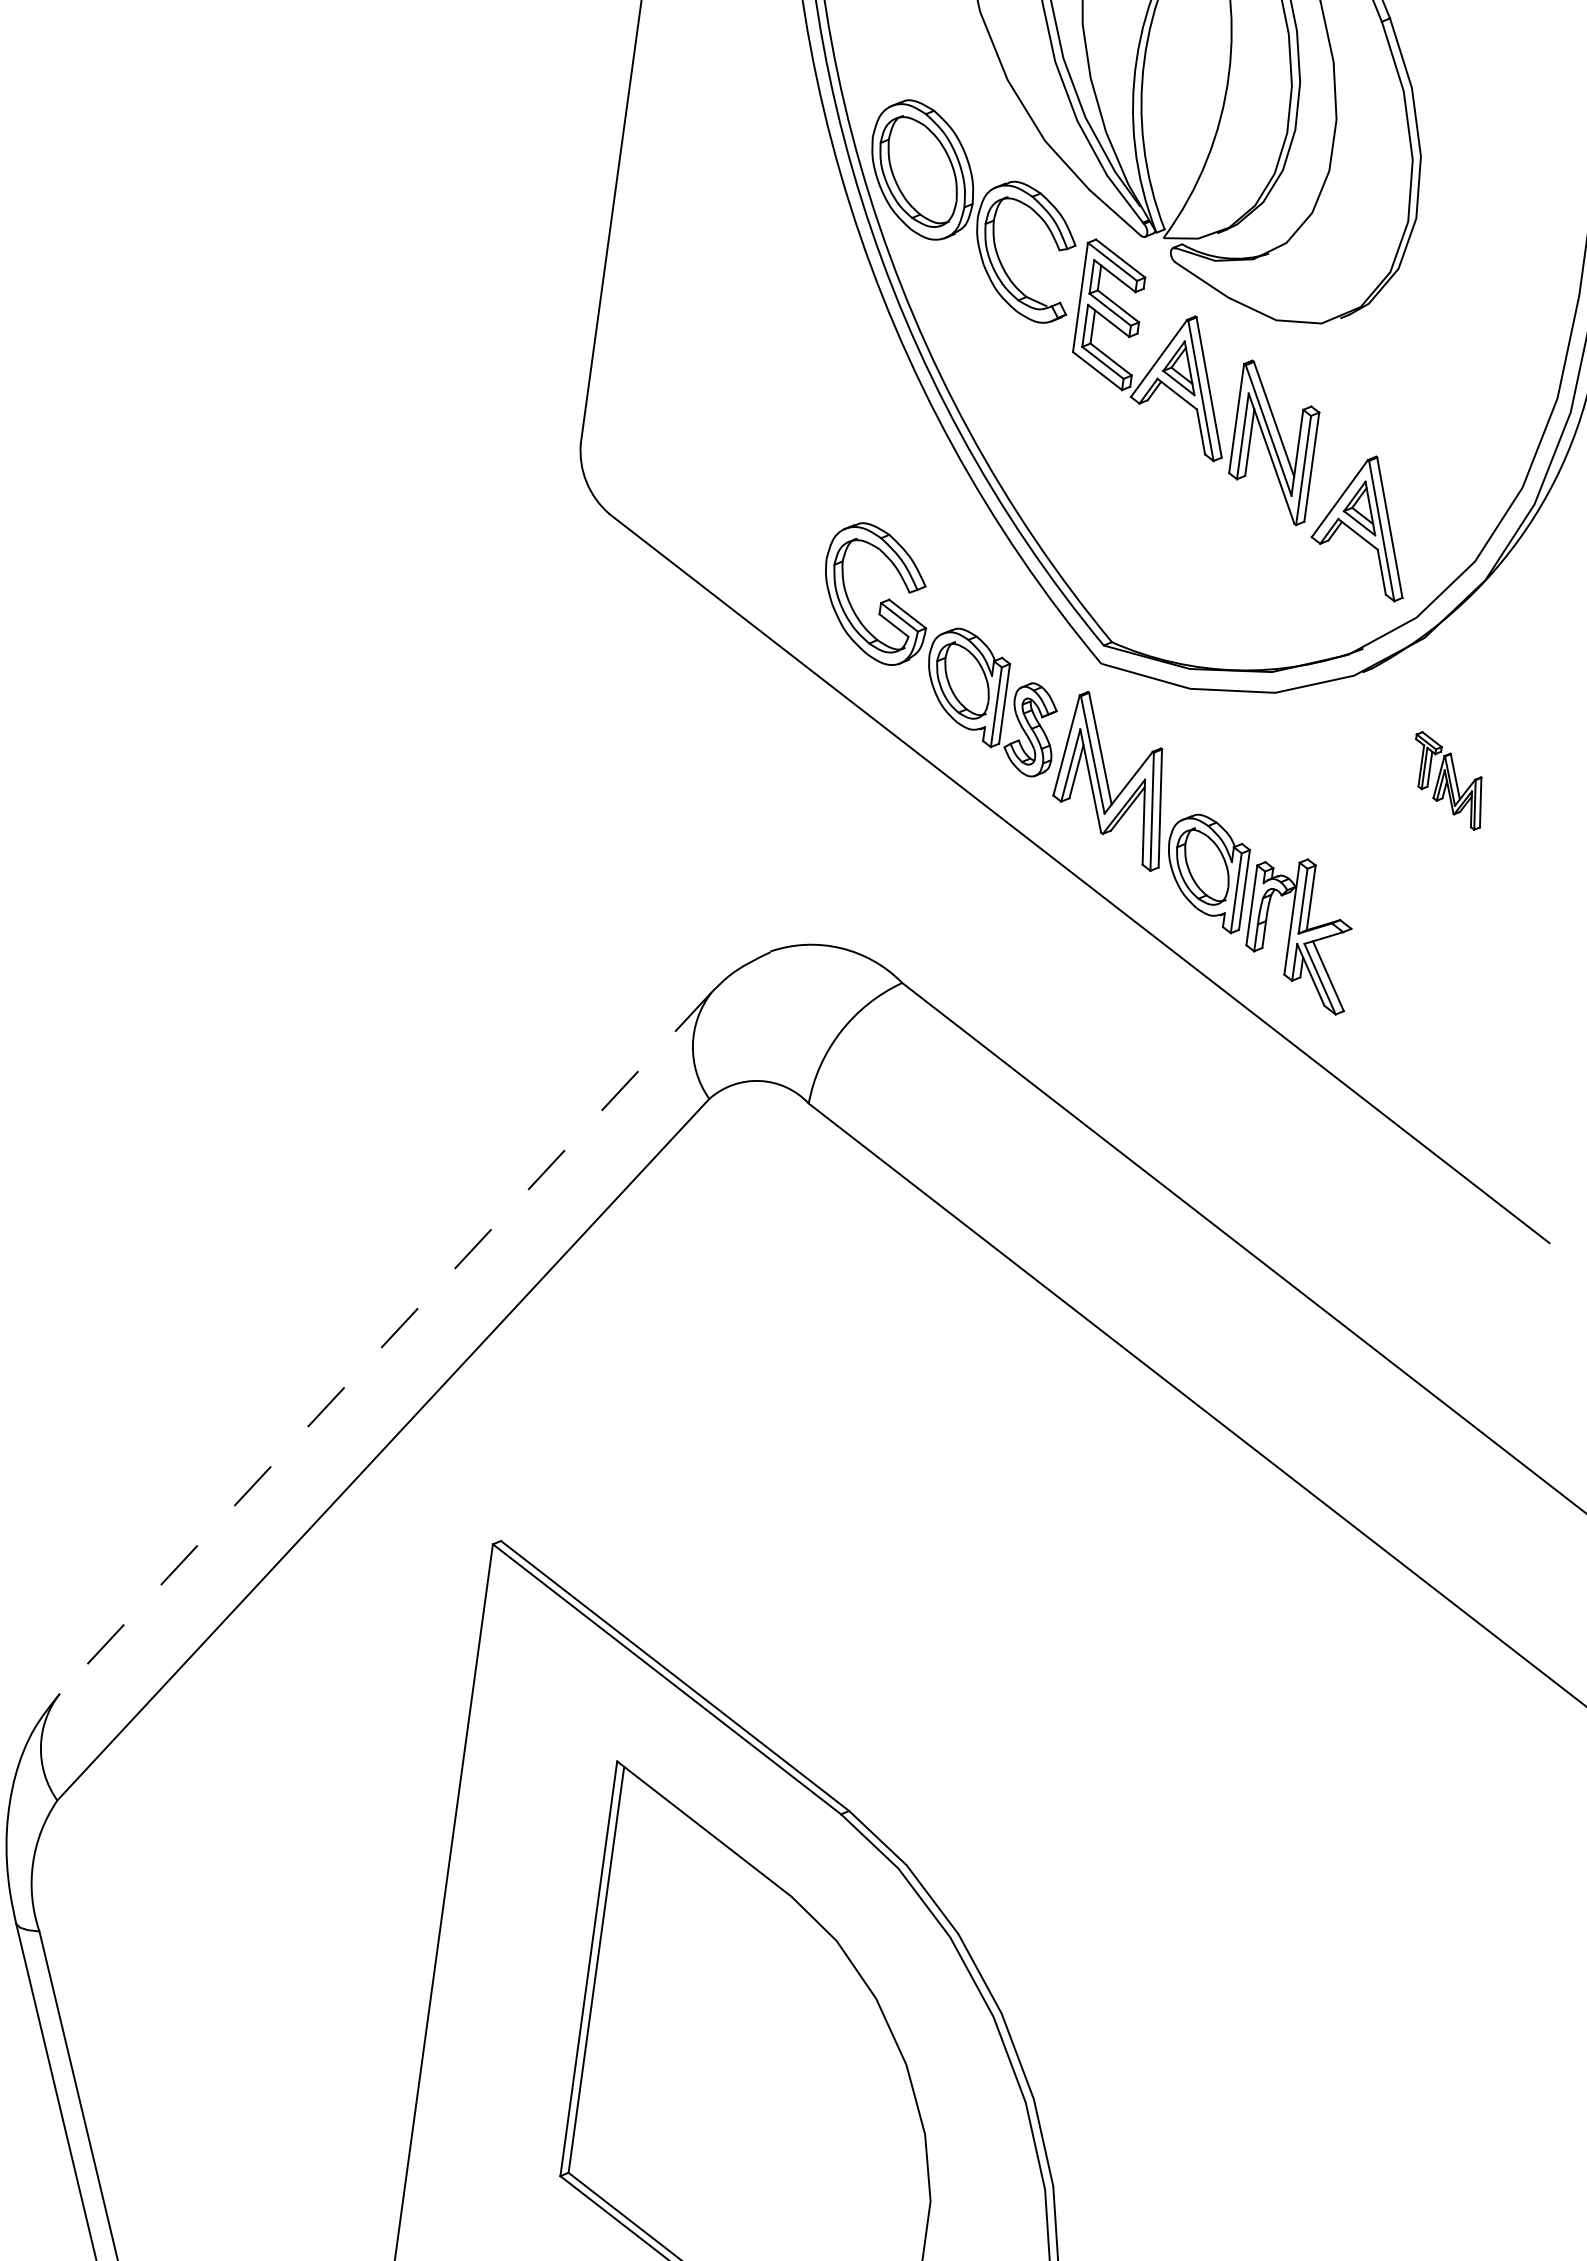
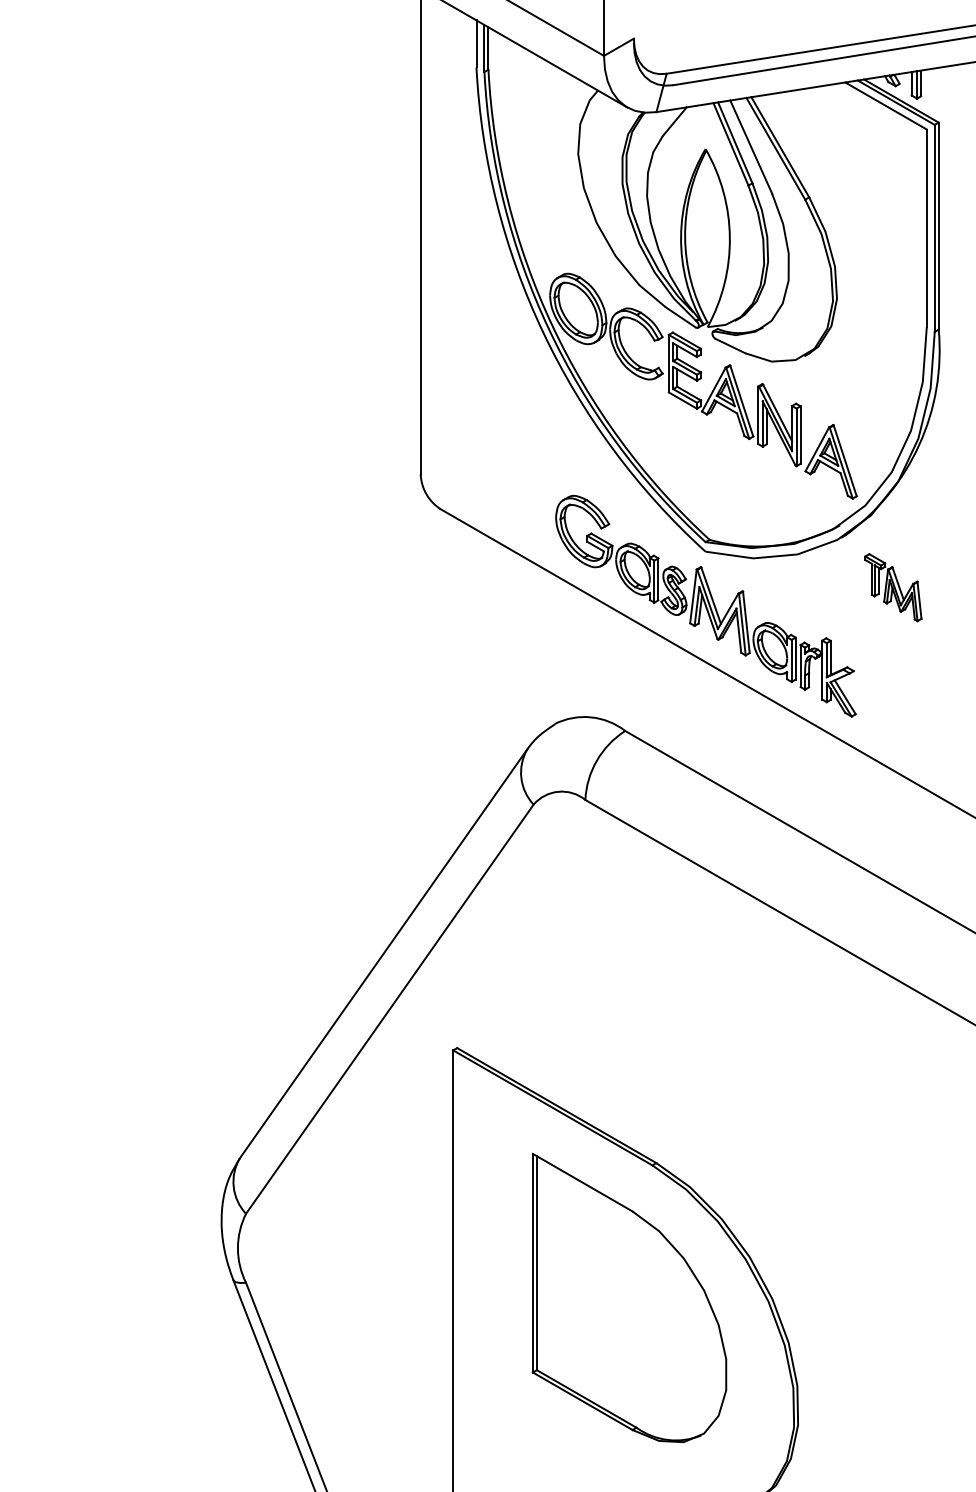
part: (1448, 780) -> (893, 587), size x1.43
line: (385, 1344) -> (383, 954), dashed -> solid

